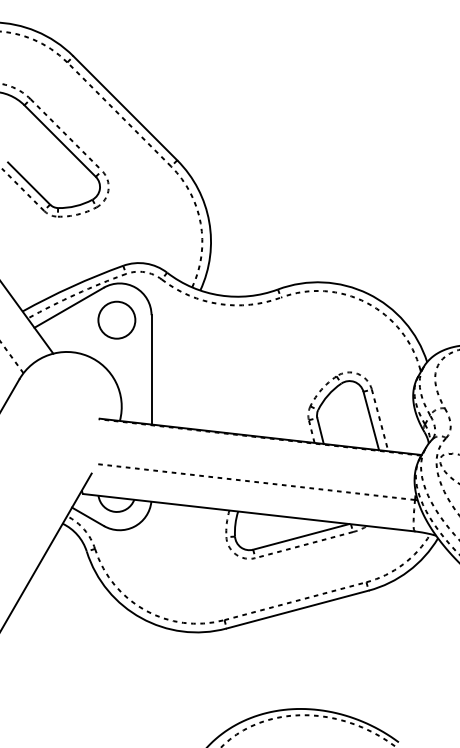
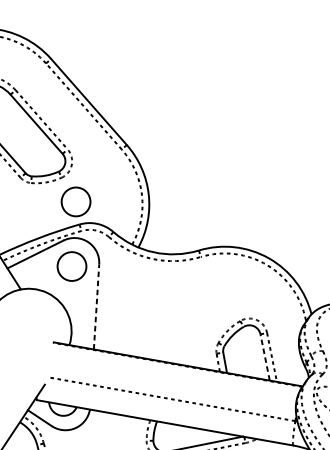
circle: (116, 236) -> (75, 201), added
line: (151, 369) -> (96, 306), solid -> dashed
line: (371, 420) -> (265, 357), solid -> dashed

